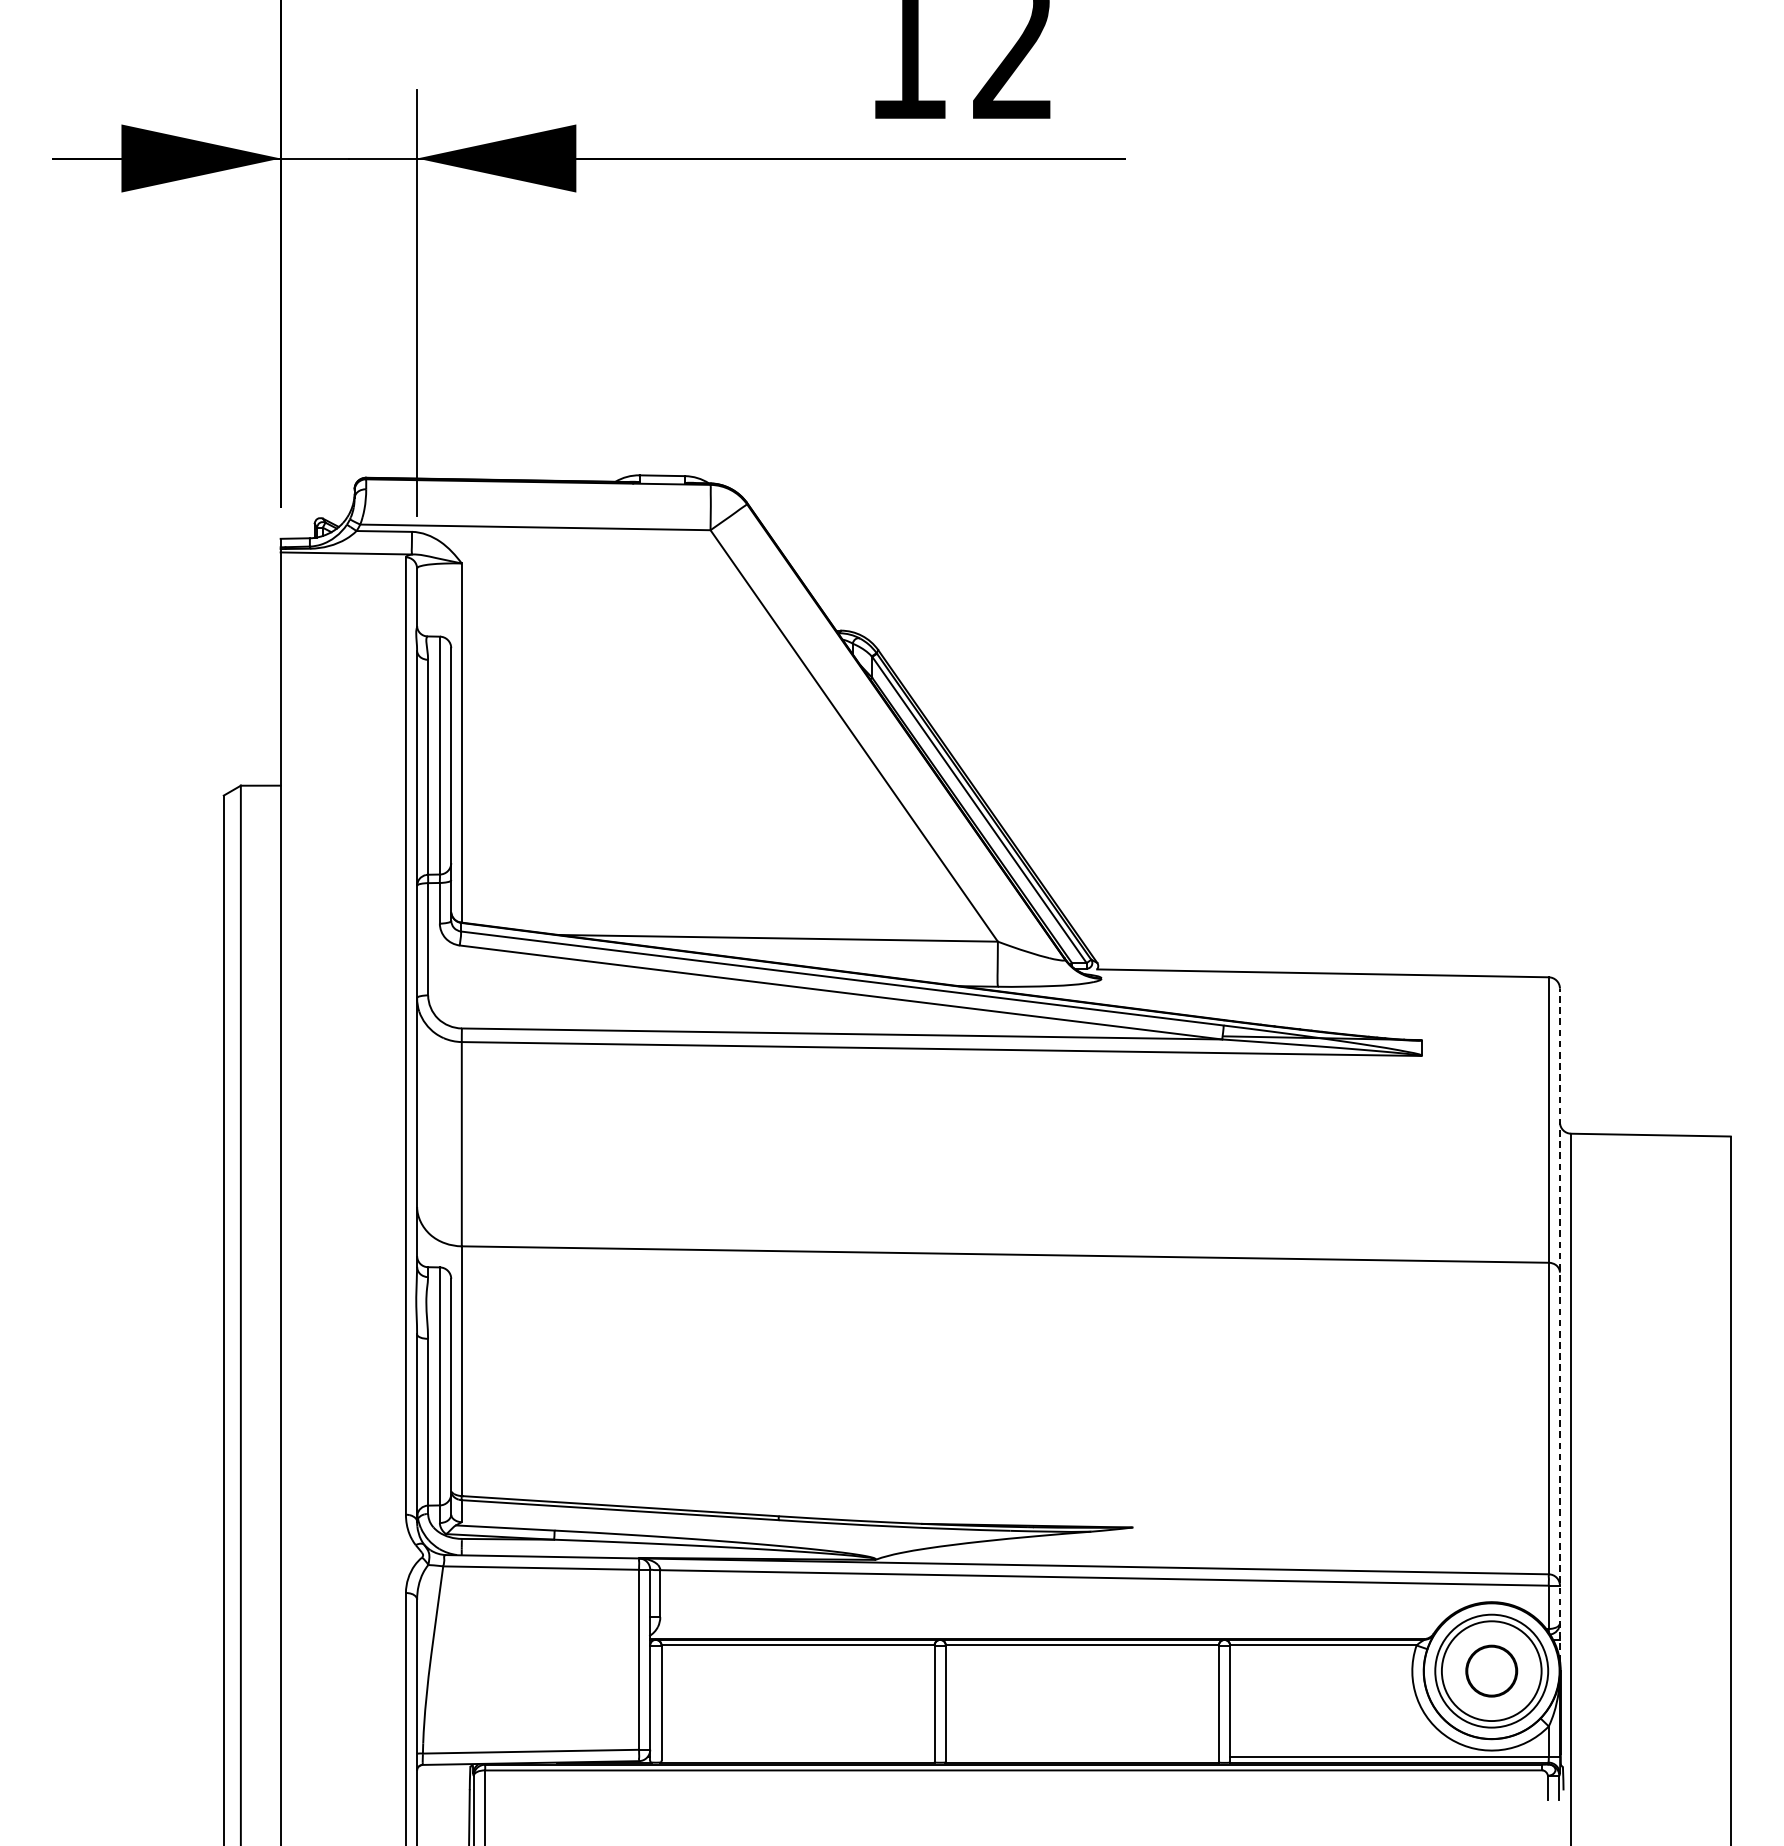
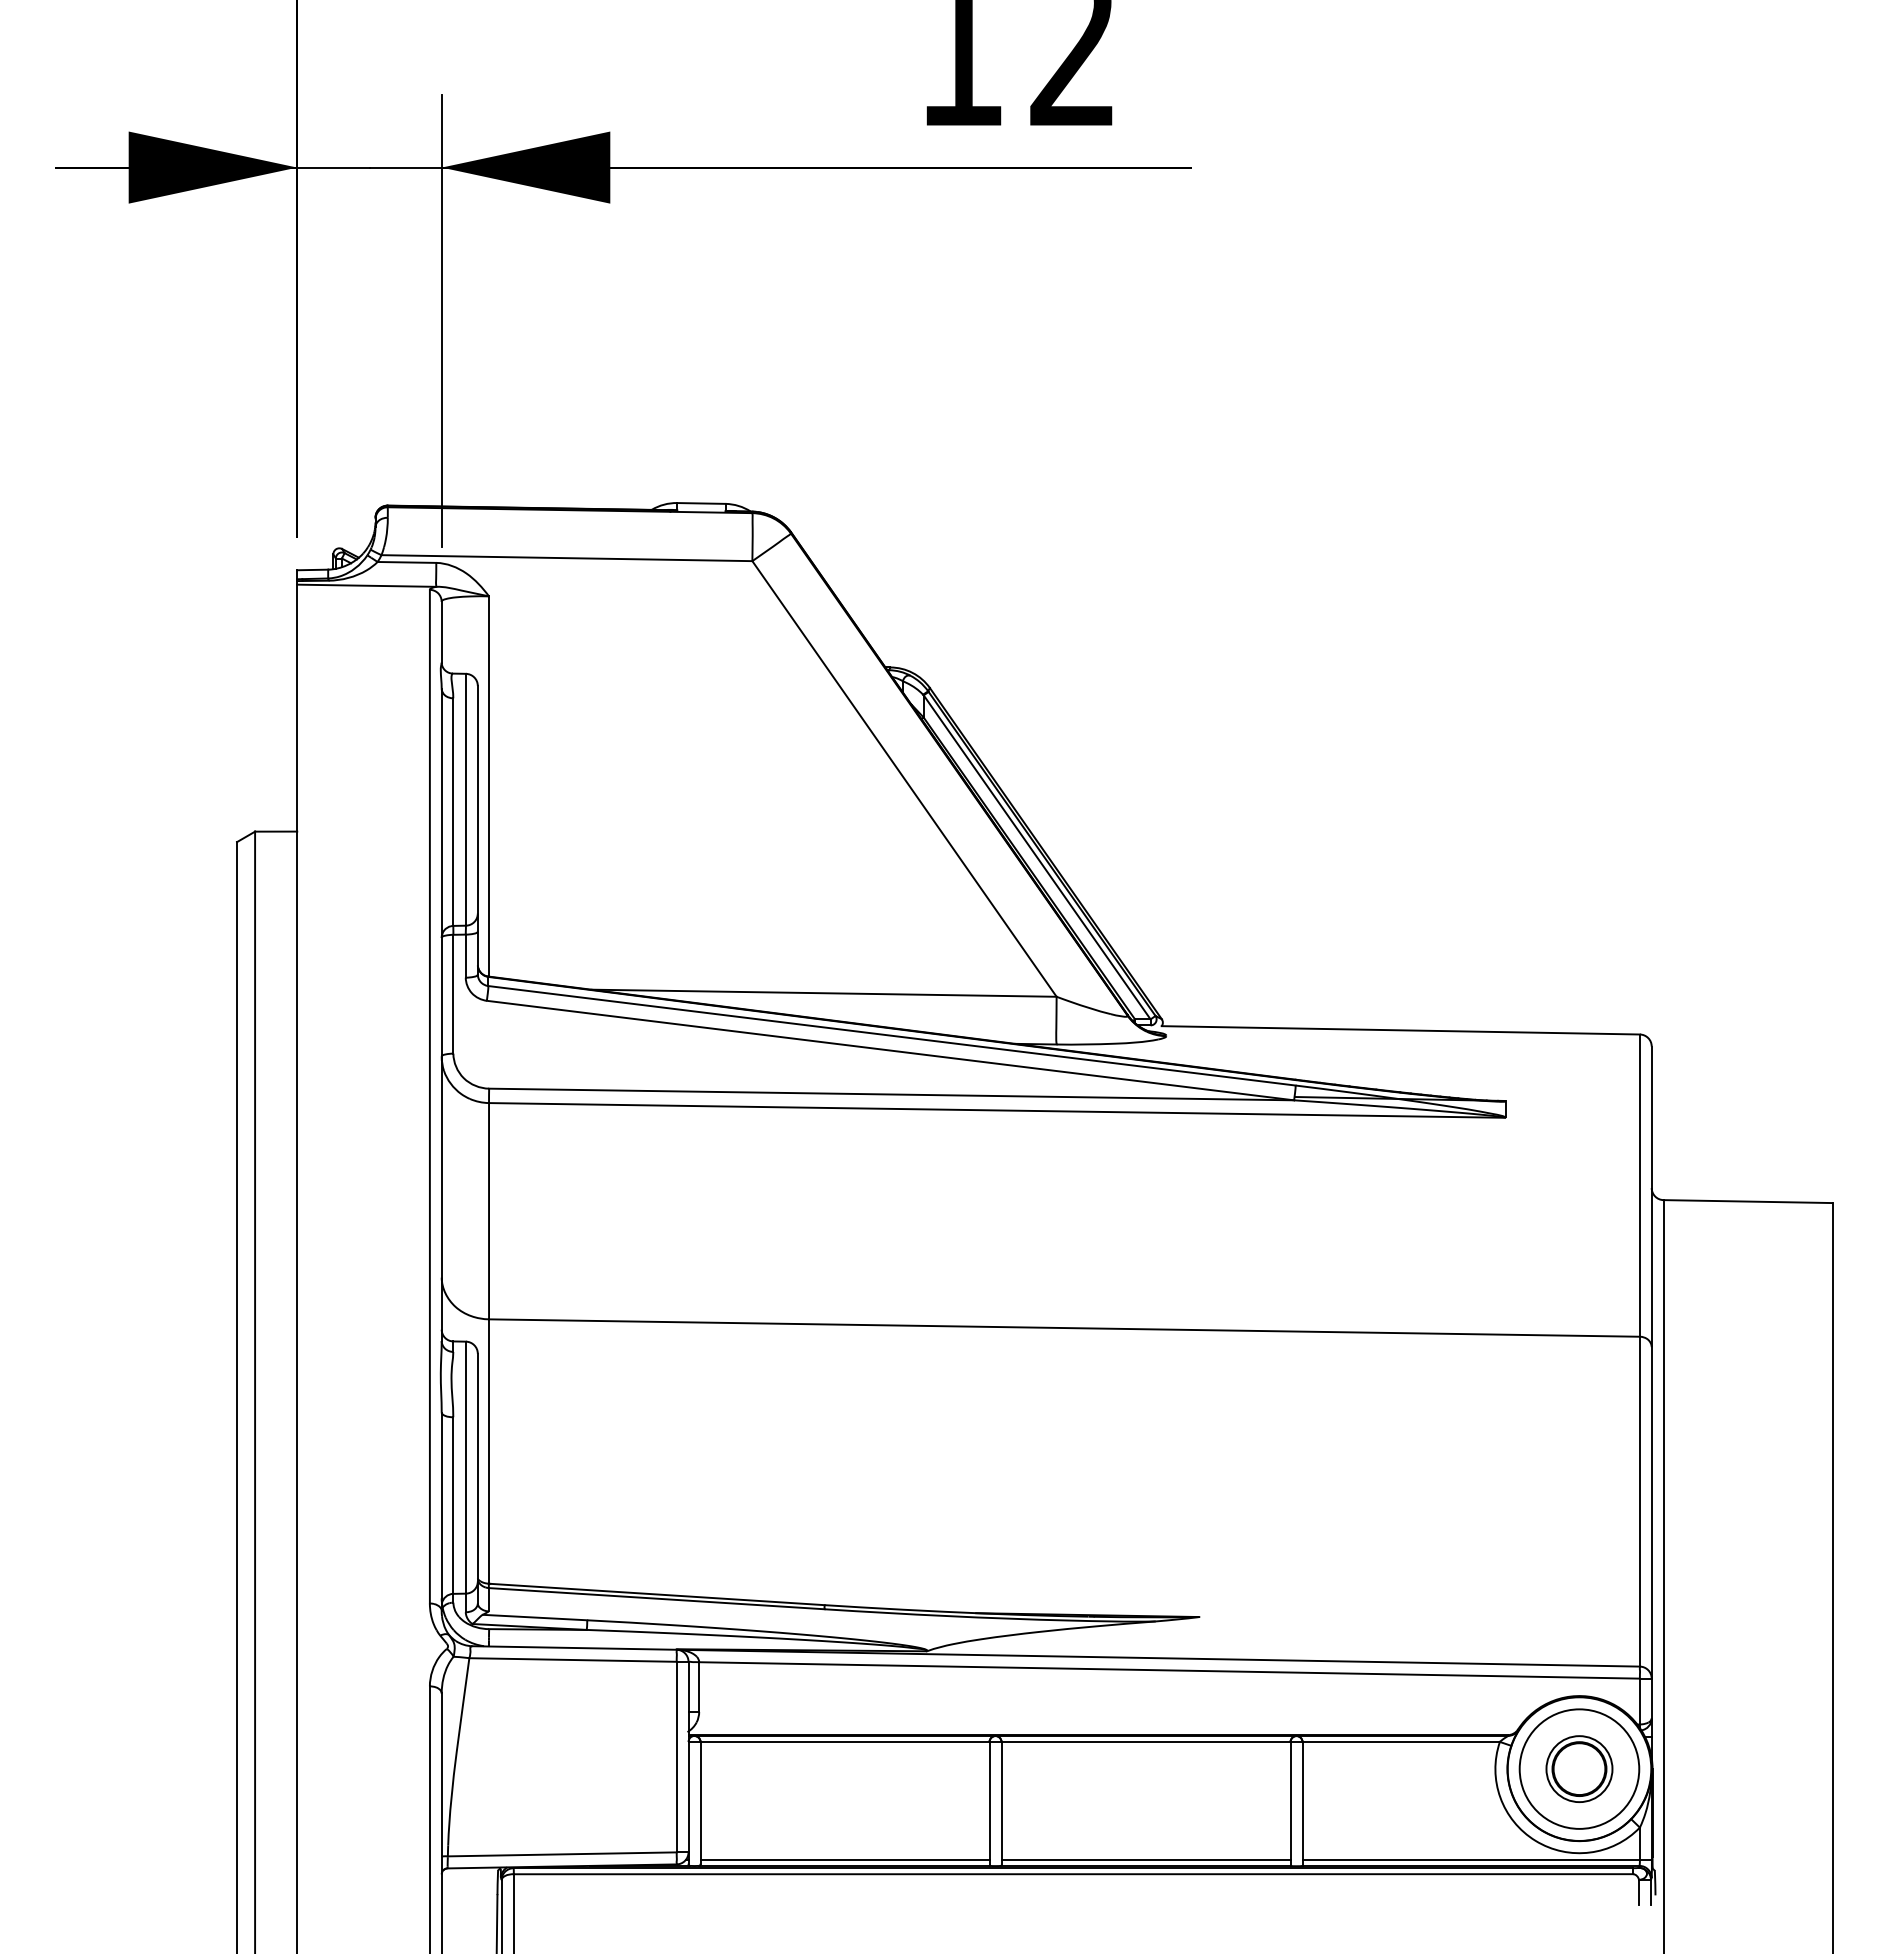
line: (1559, 1324) -> (1651, 1402), dashed -> solid
circle: (1491, 1671) -> (1579, 1769), size x0.62
line: (797, 1756) -> (844, 1859), added
line: (1081, 1756) -> (1145, 1859), added

